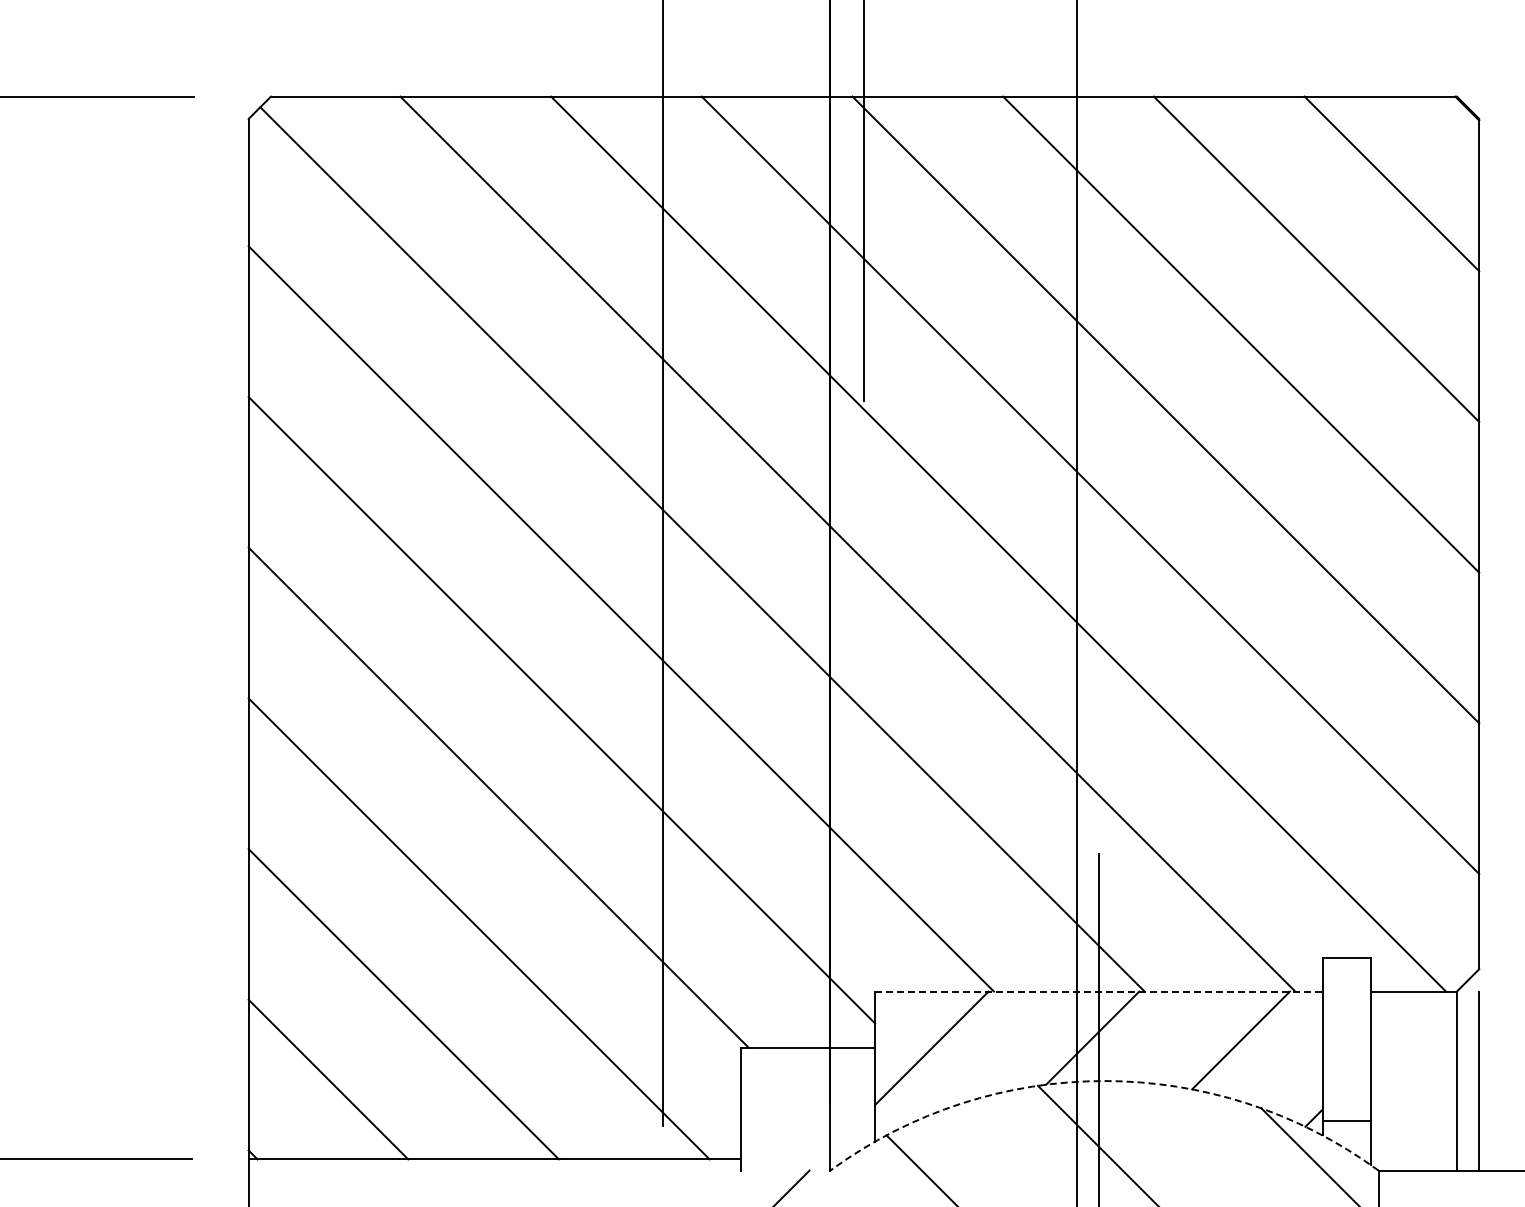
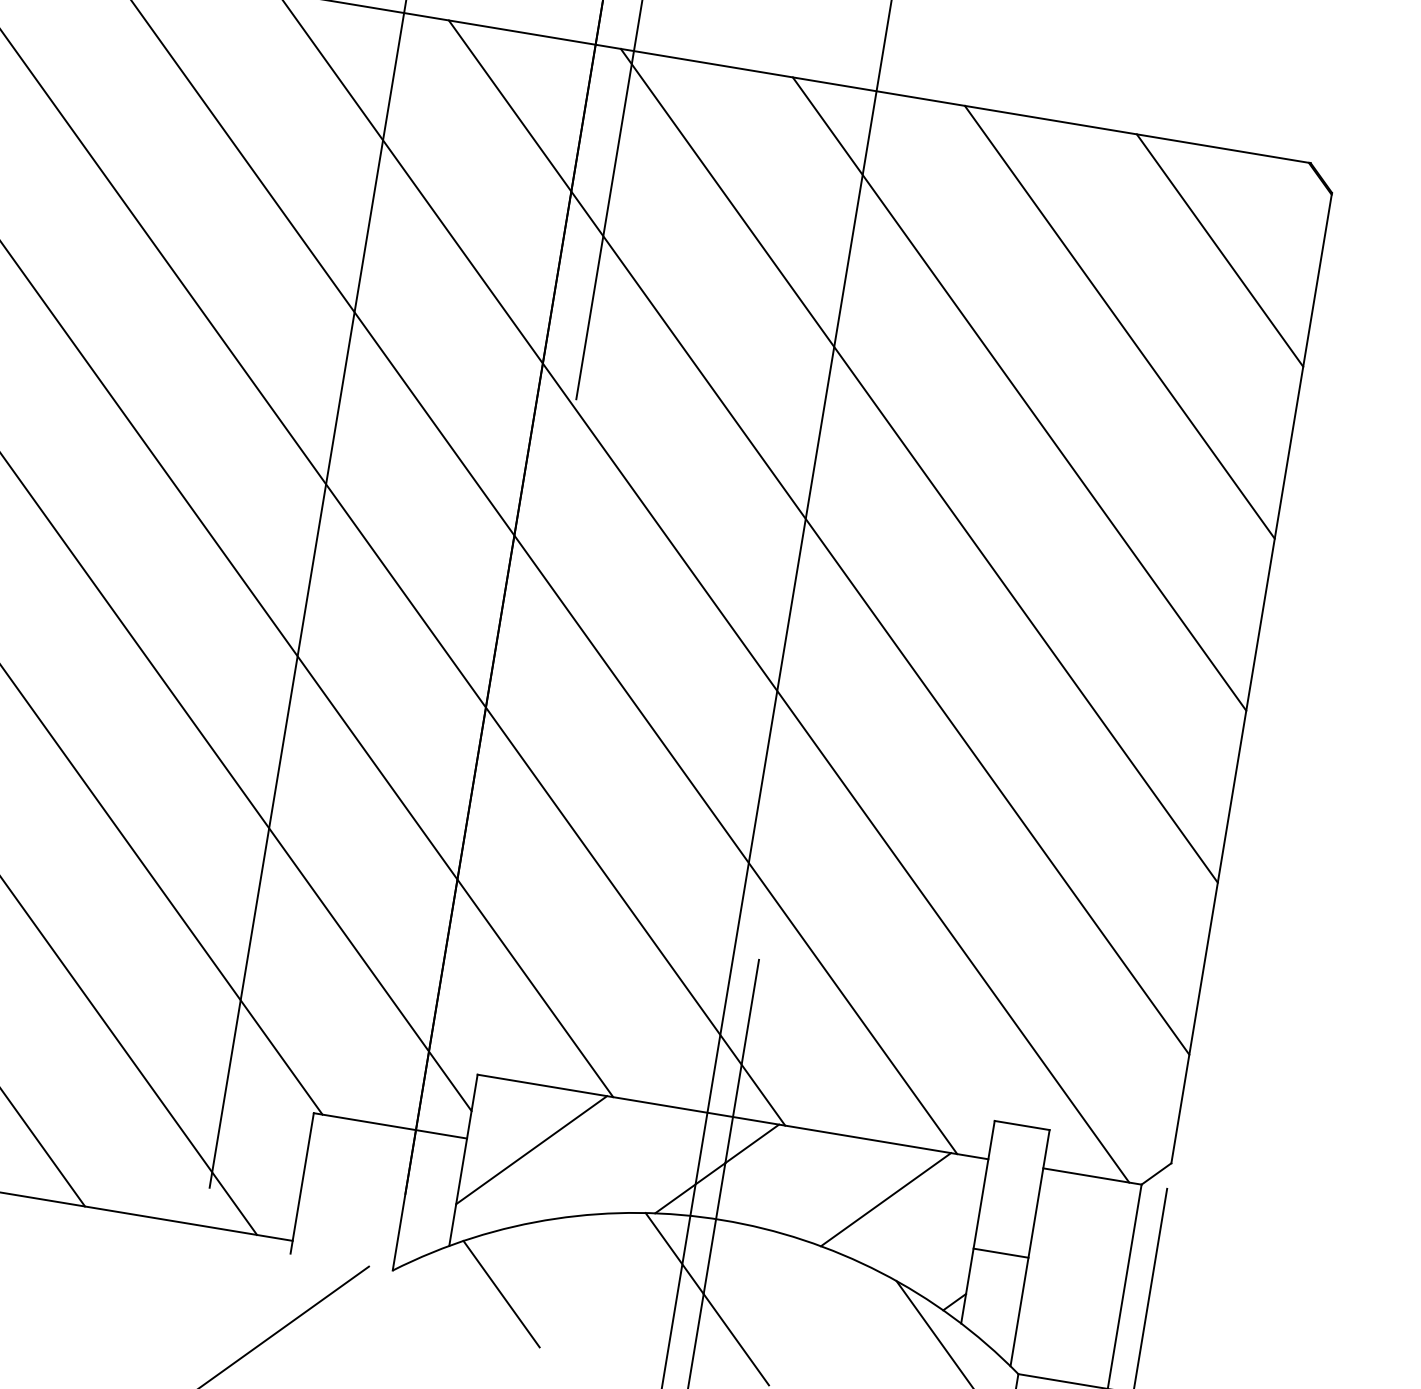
line: (1098, 991) -> (732, 1116), dashed -> solid
arc: (1104, 1081) -> (722, 1220), dashed -> solid
line: (1346, 1120) -> (1000, 1252), moved

